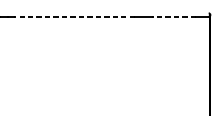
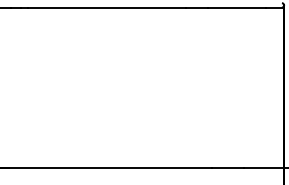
line: (74, 16) -> (107, 7), dashed -> solid
line: (173, 16) -> (236, 7), dashed -> solid

